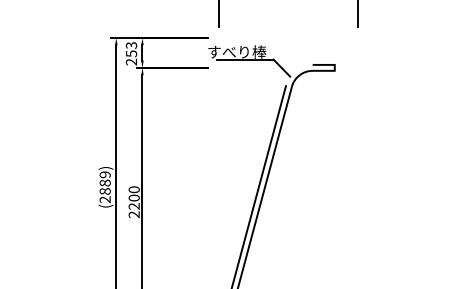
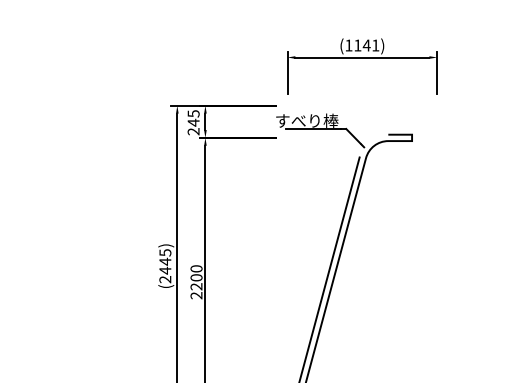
text: (131, 49) -> (193, 118), 253 -> 245
text: (105, 182) -> (165, 261), (2889) -> (2445)

